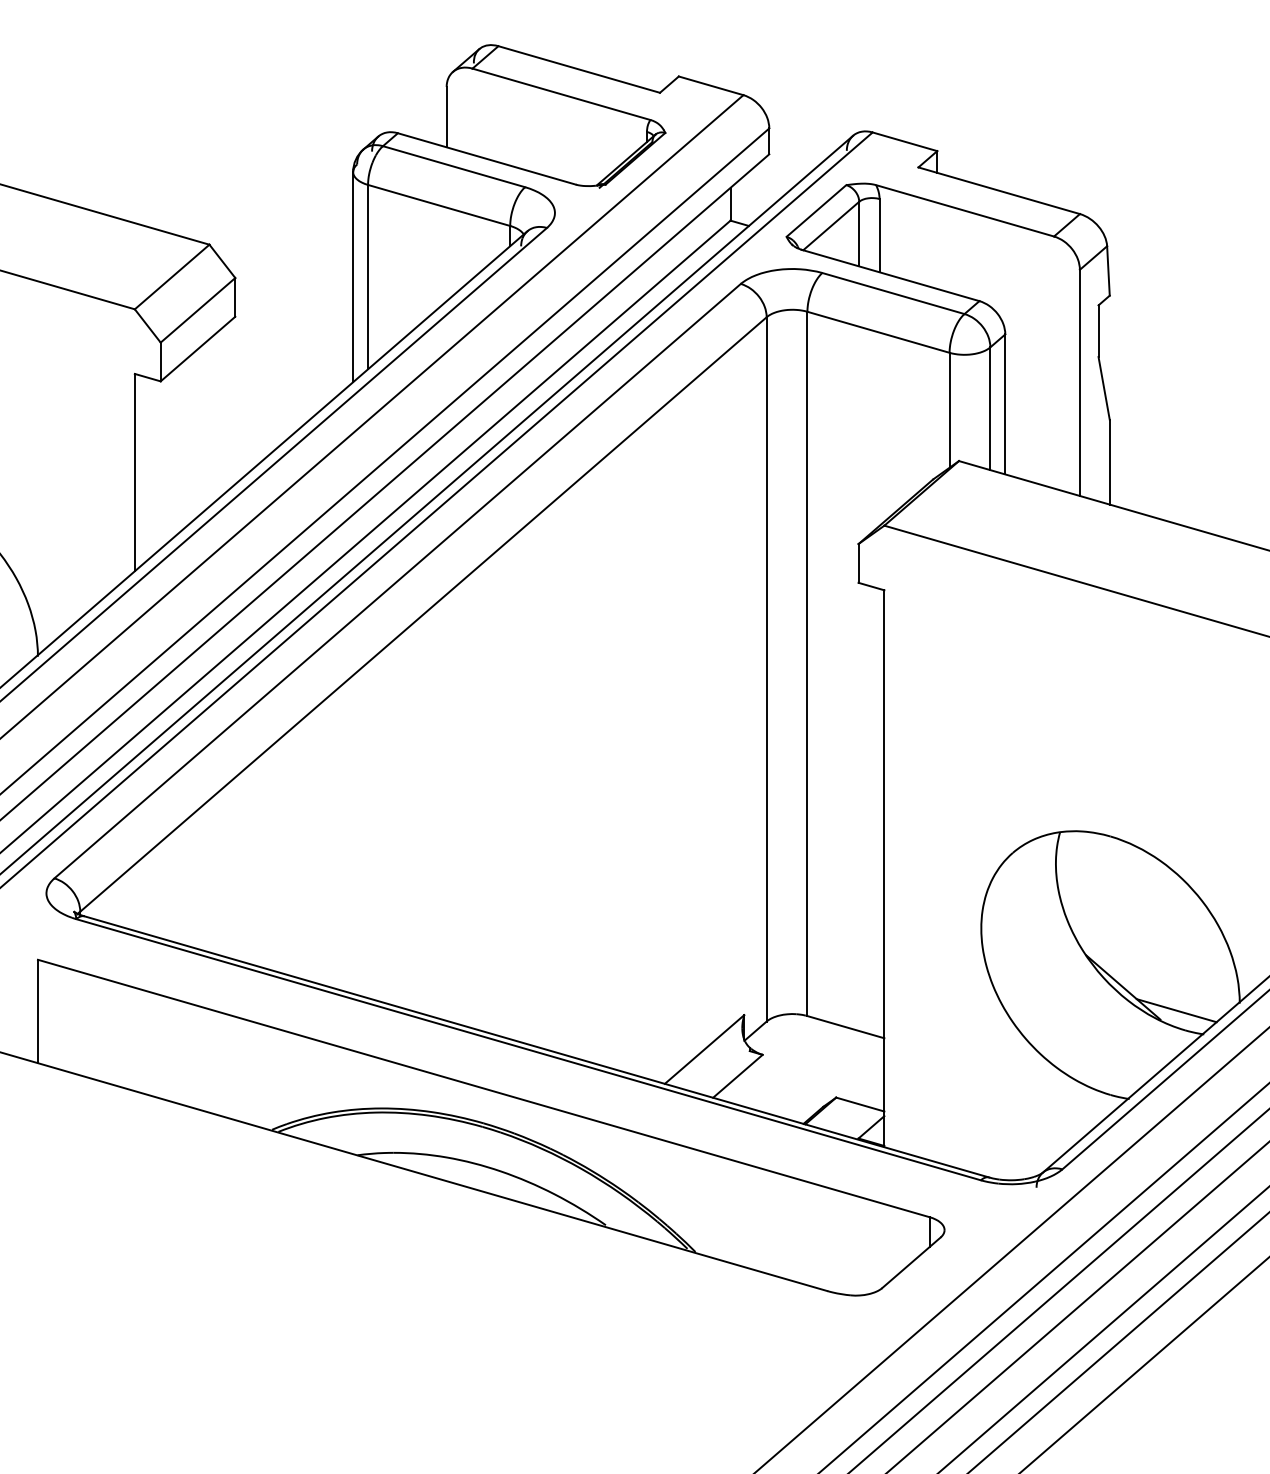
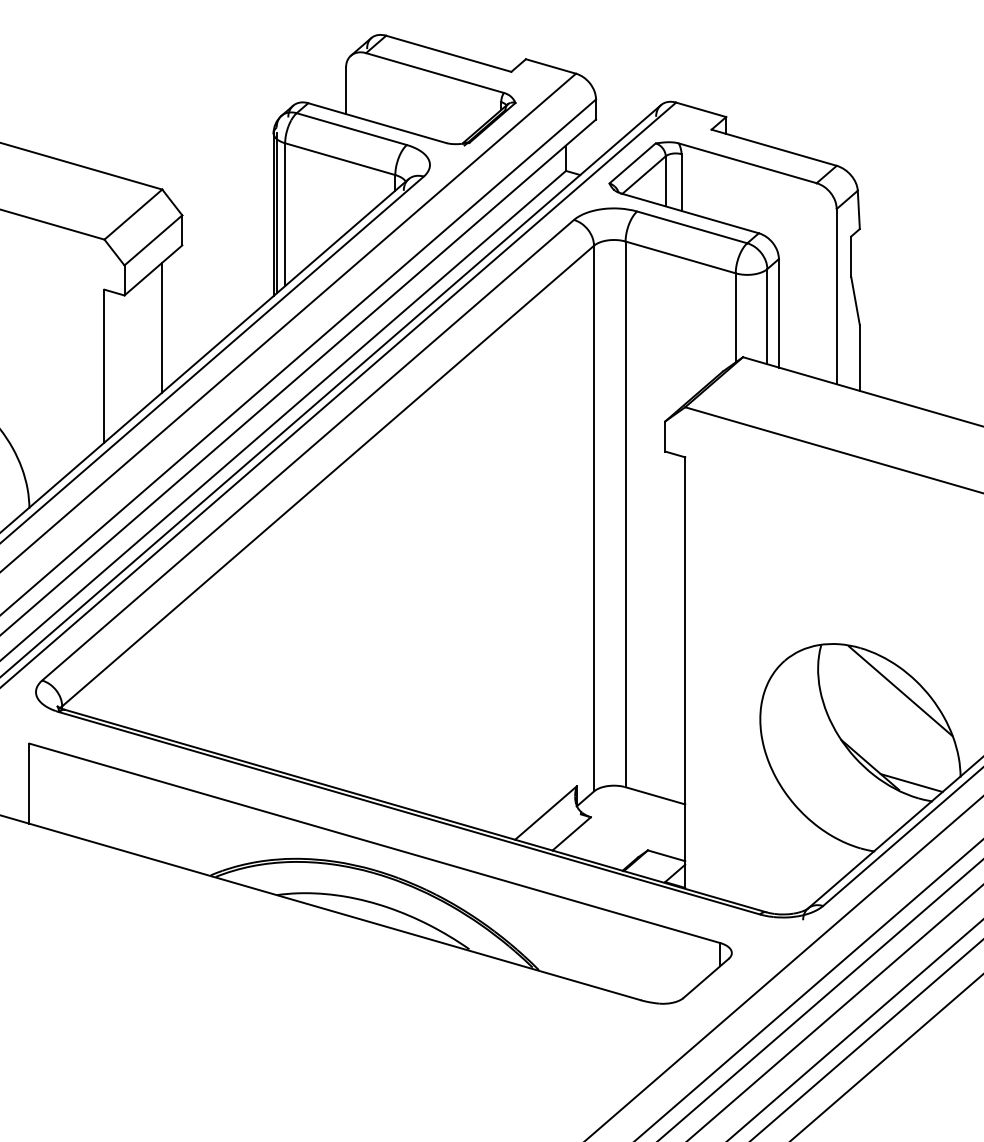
line: (357, 275) -> (276, 213), added
line: (209, 422) -> (162, 327), added
line: (1162, 891) -> (900, 690), added

